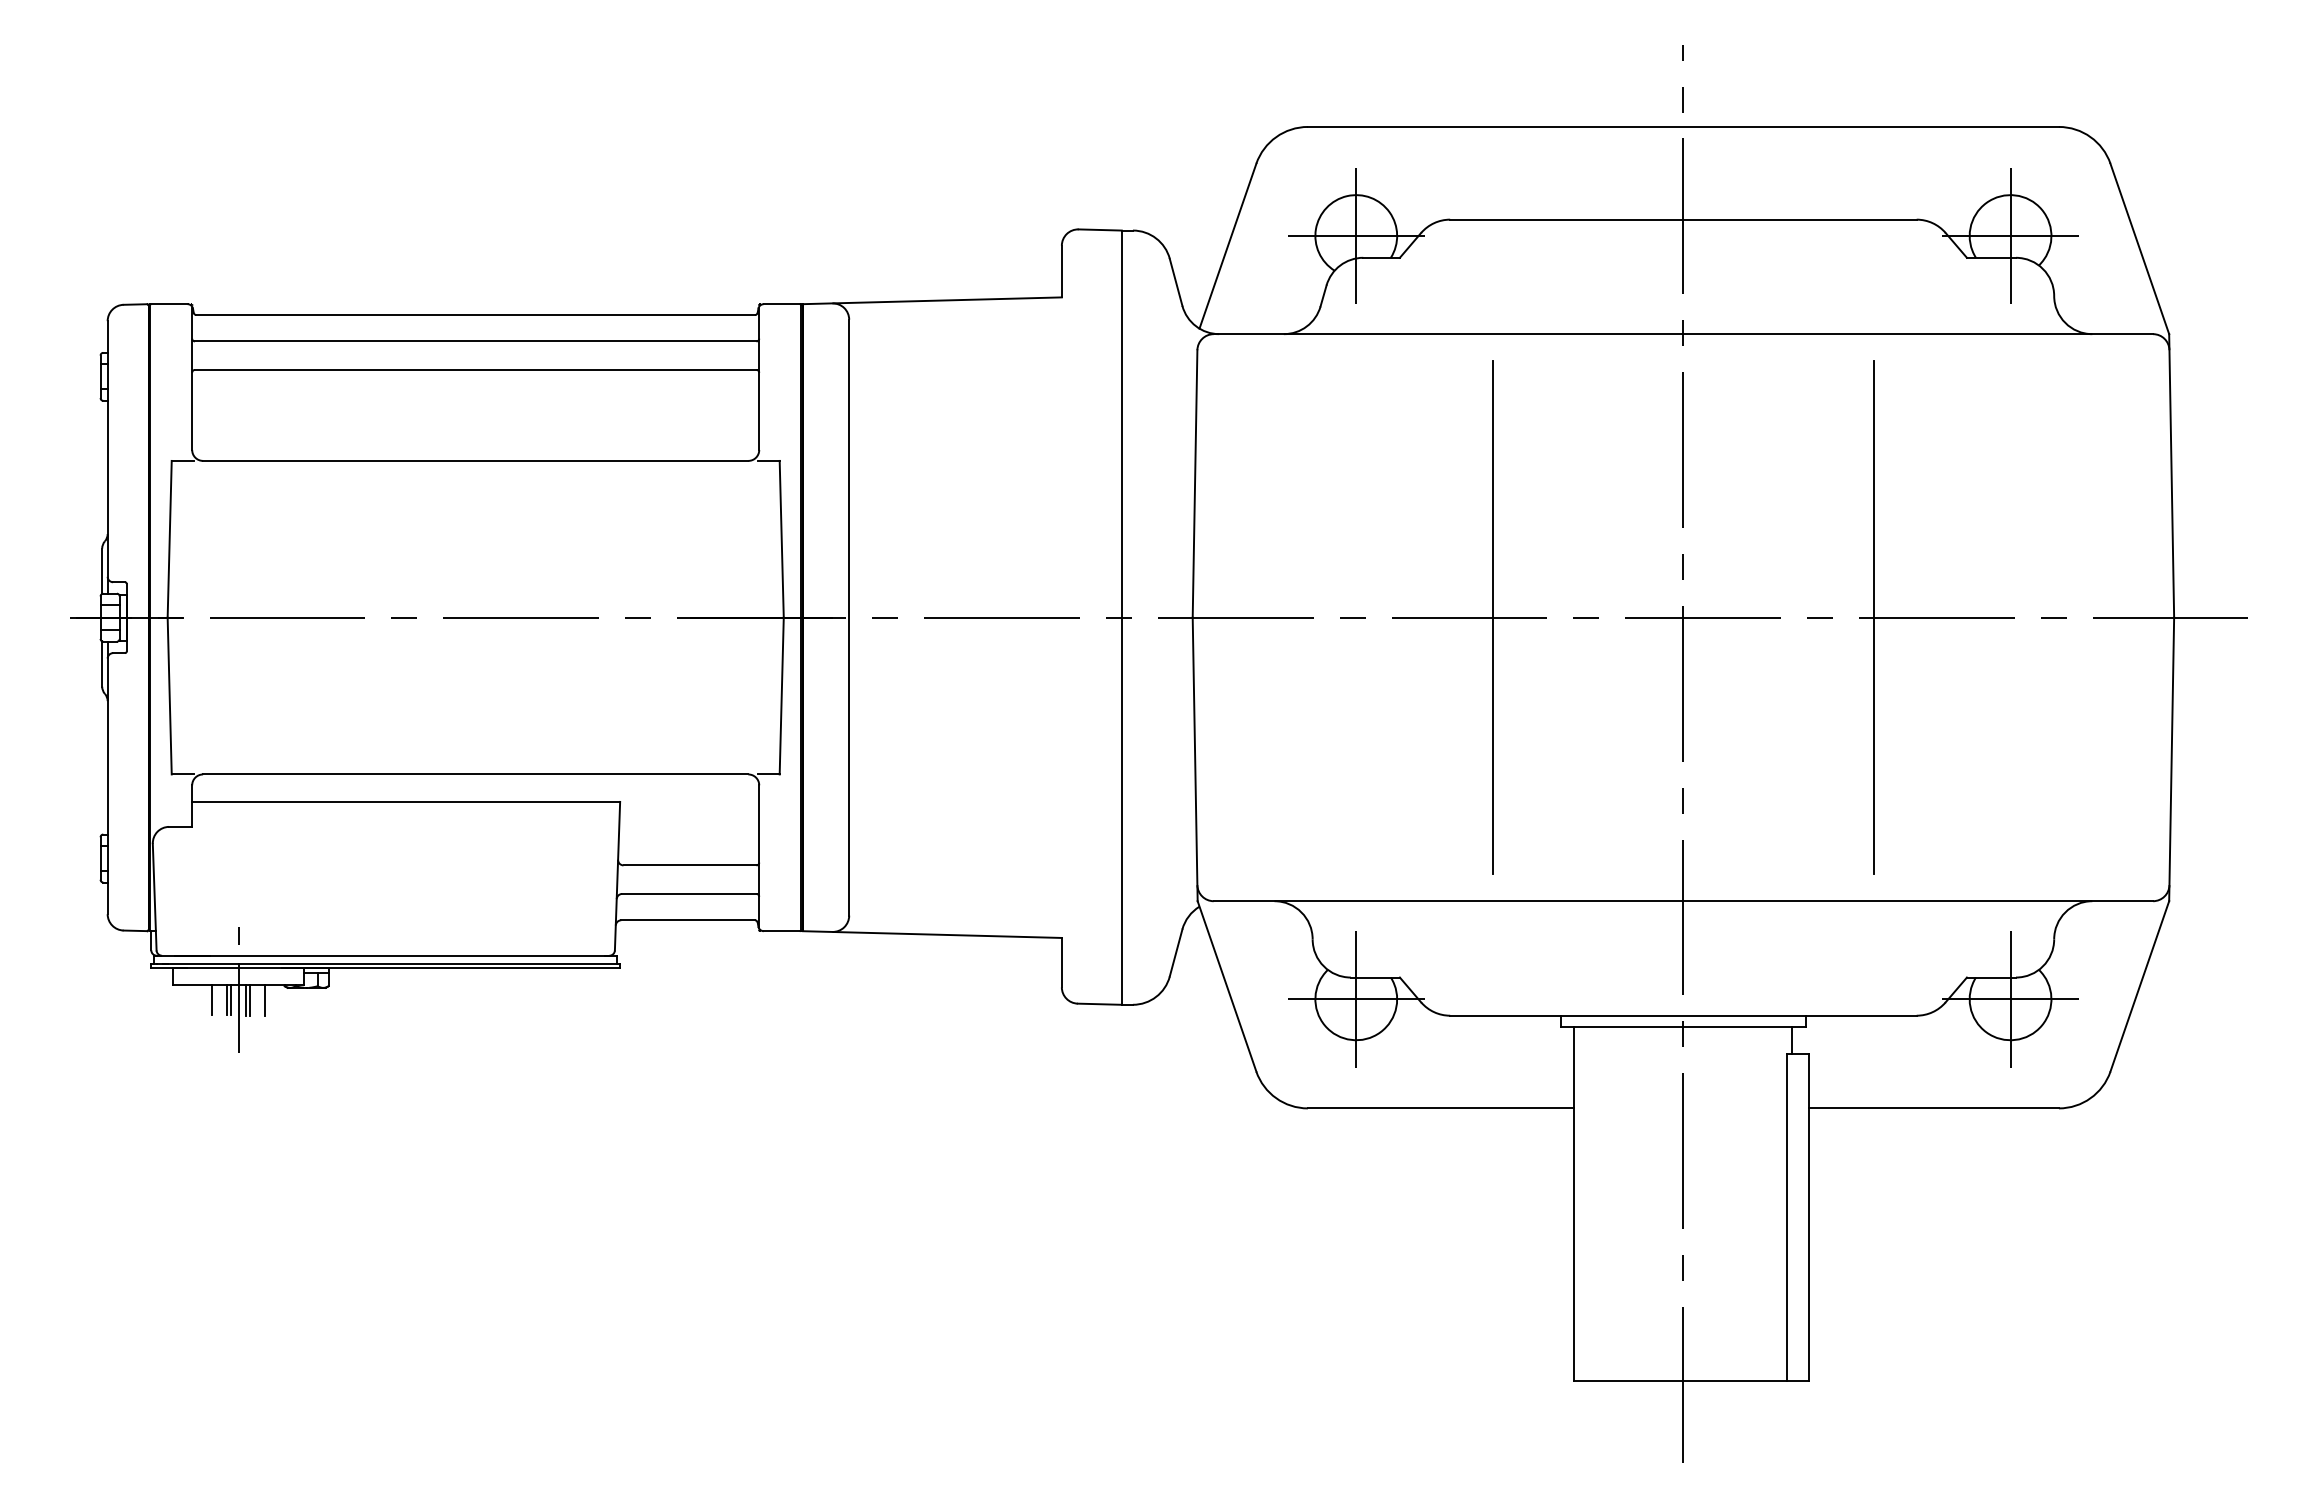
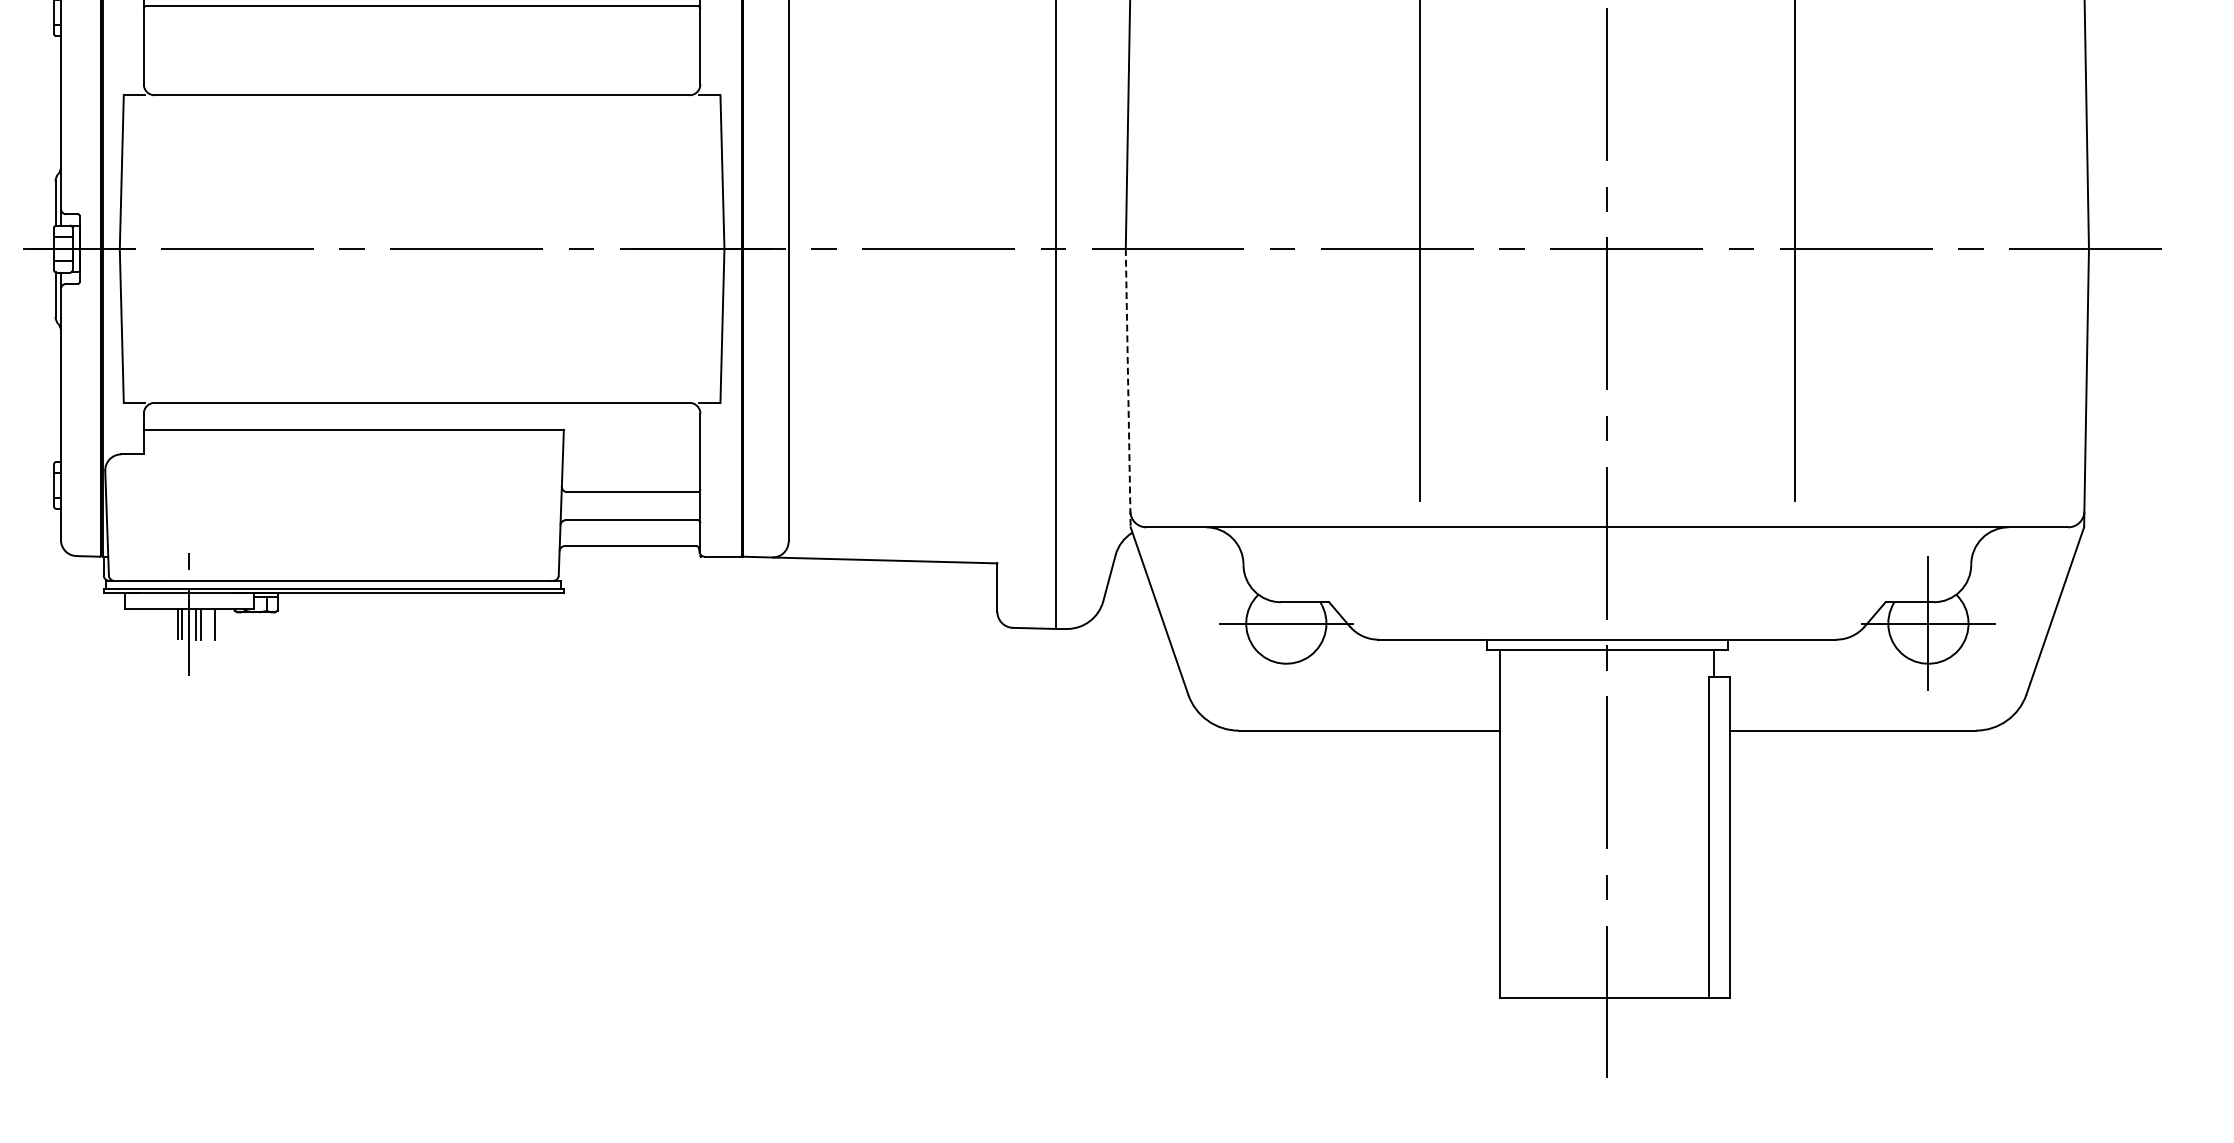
line: (1195, 759) -> (1128, 388), solid -> dashed
line: (1356, 998) -> (1286, 622), removed
line: (212, 999) -> (163, 623), removed

